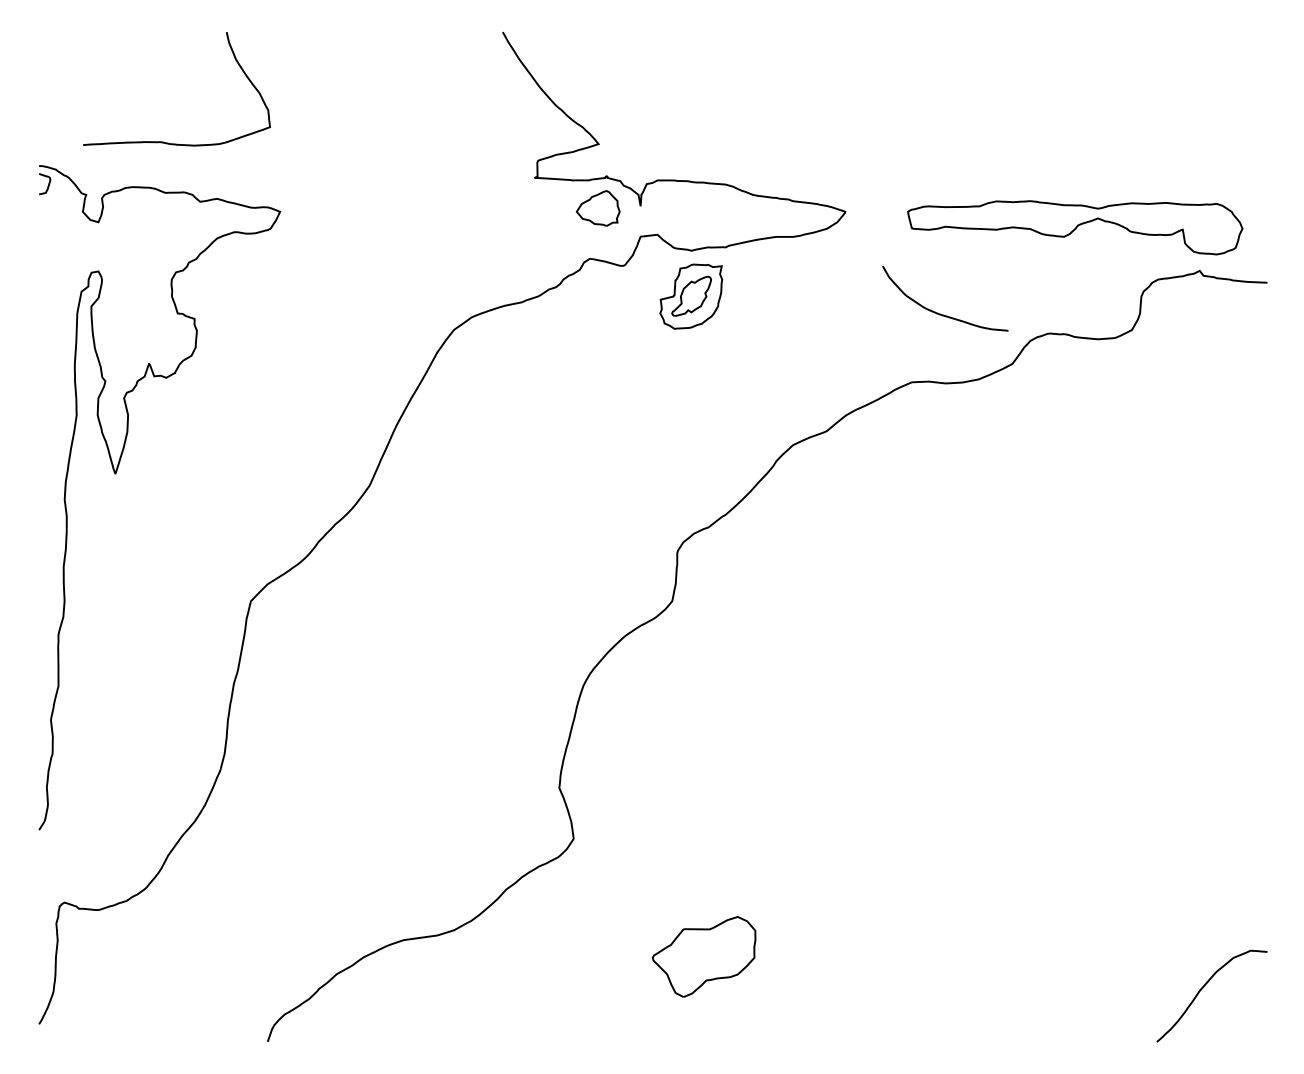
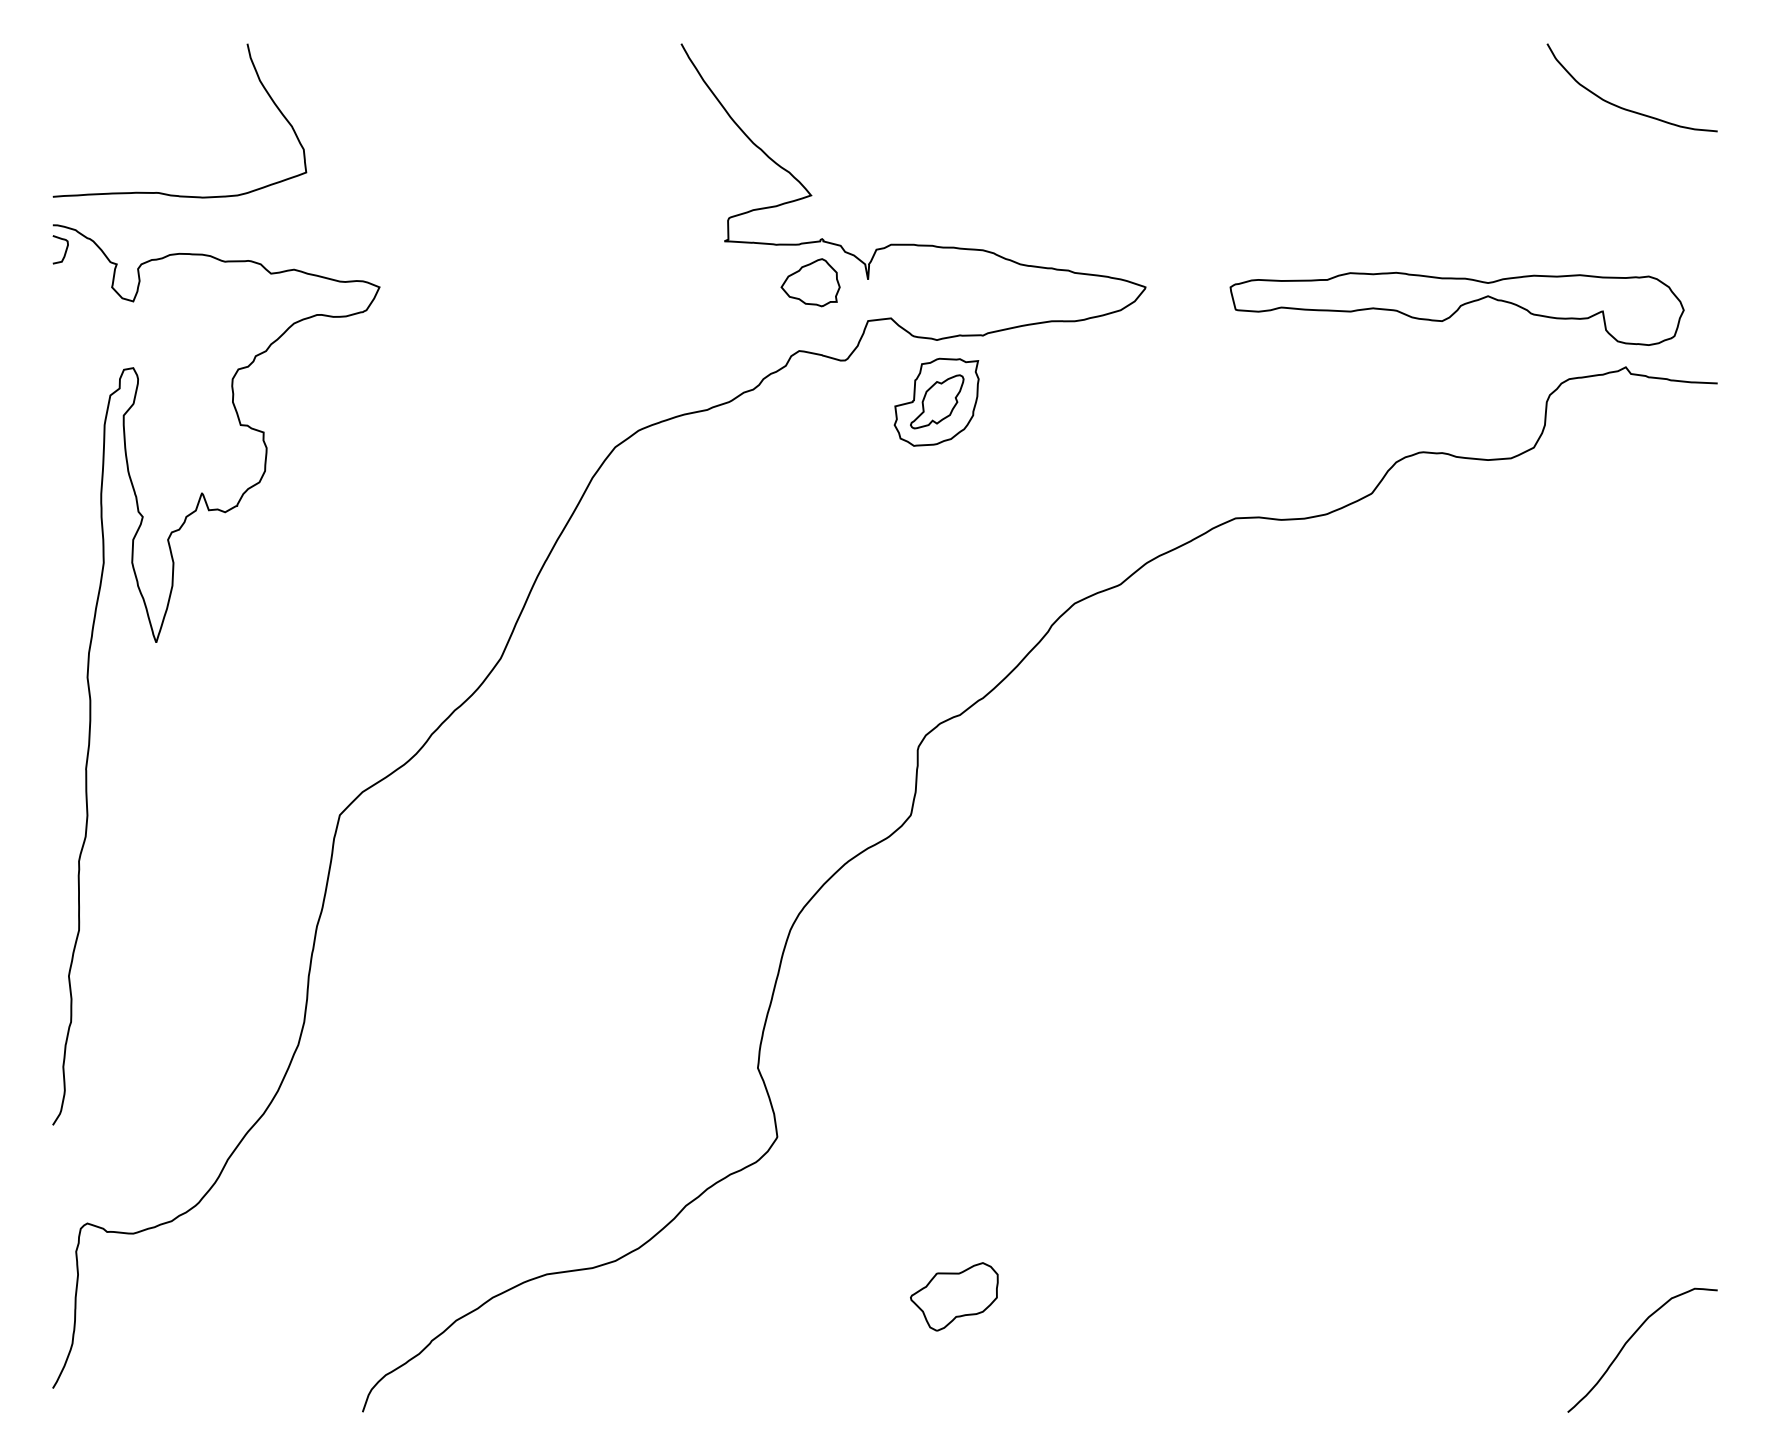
curve: (163, 141) -> (161, 191), moved
curve: (940, 313) -> (1625, 107), moved
part: (704, 956) -> (954, 1296), size x0.62

